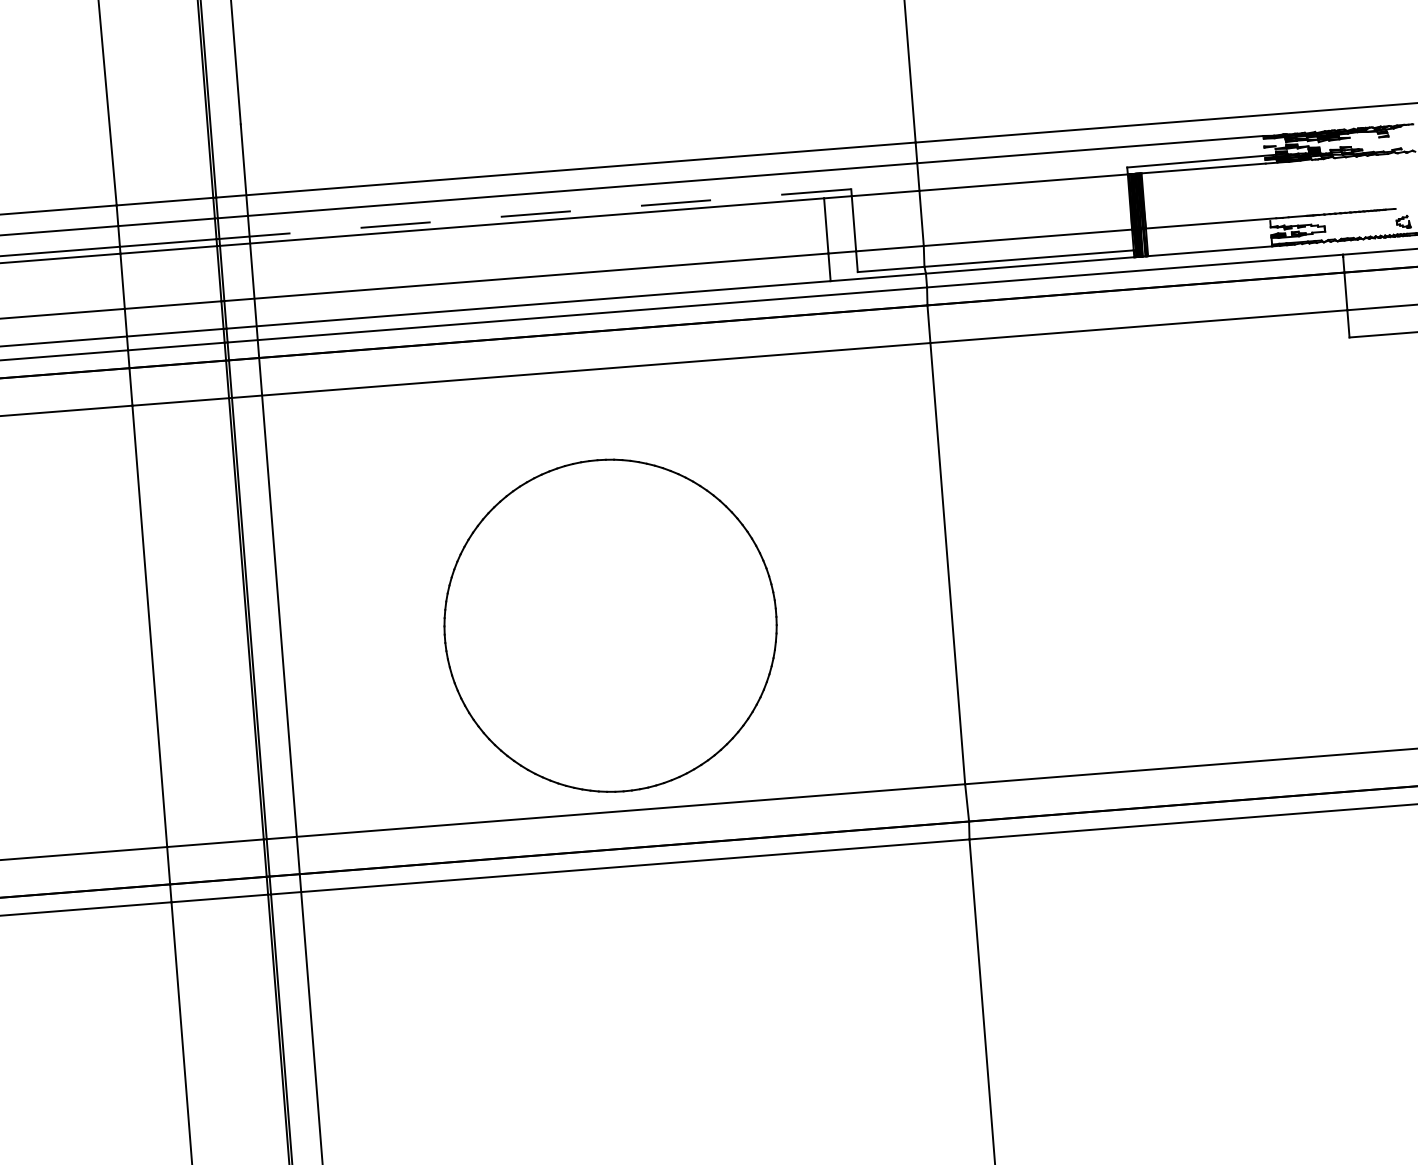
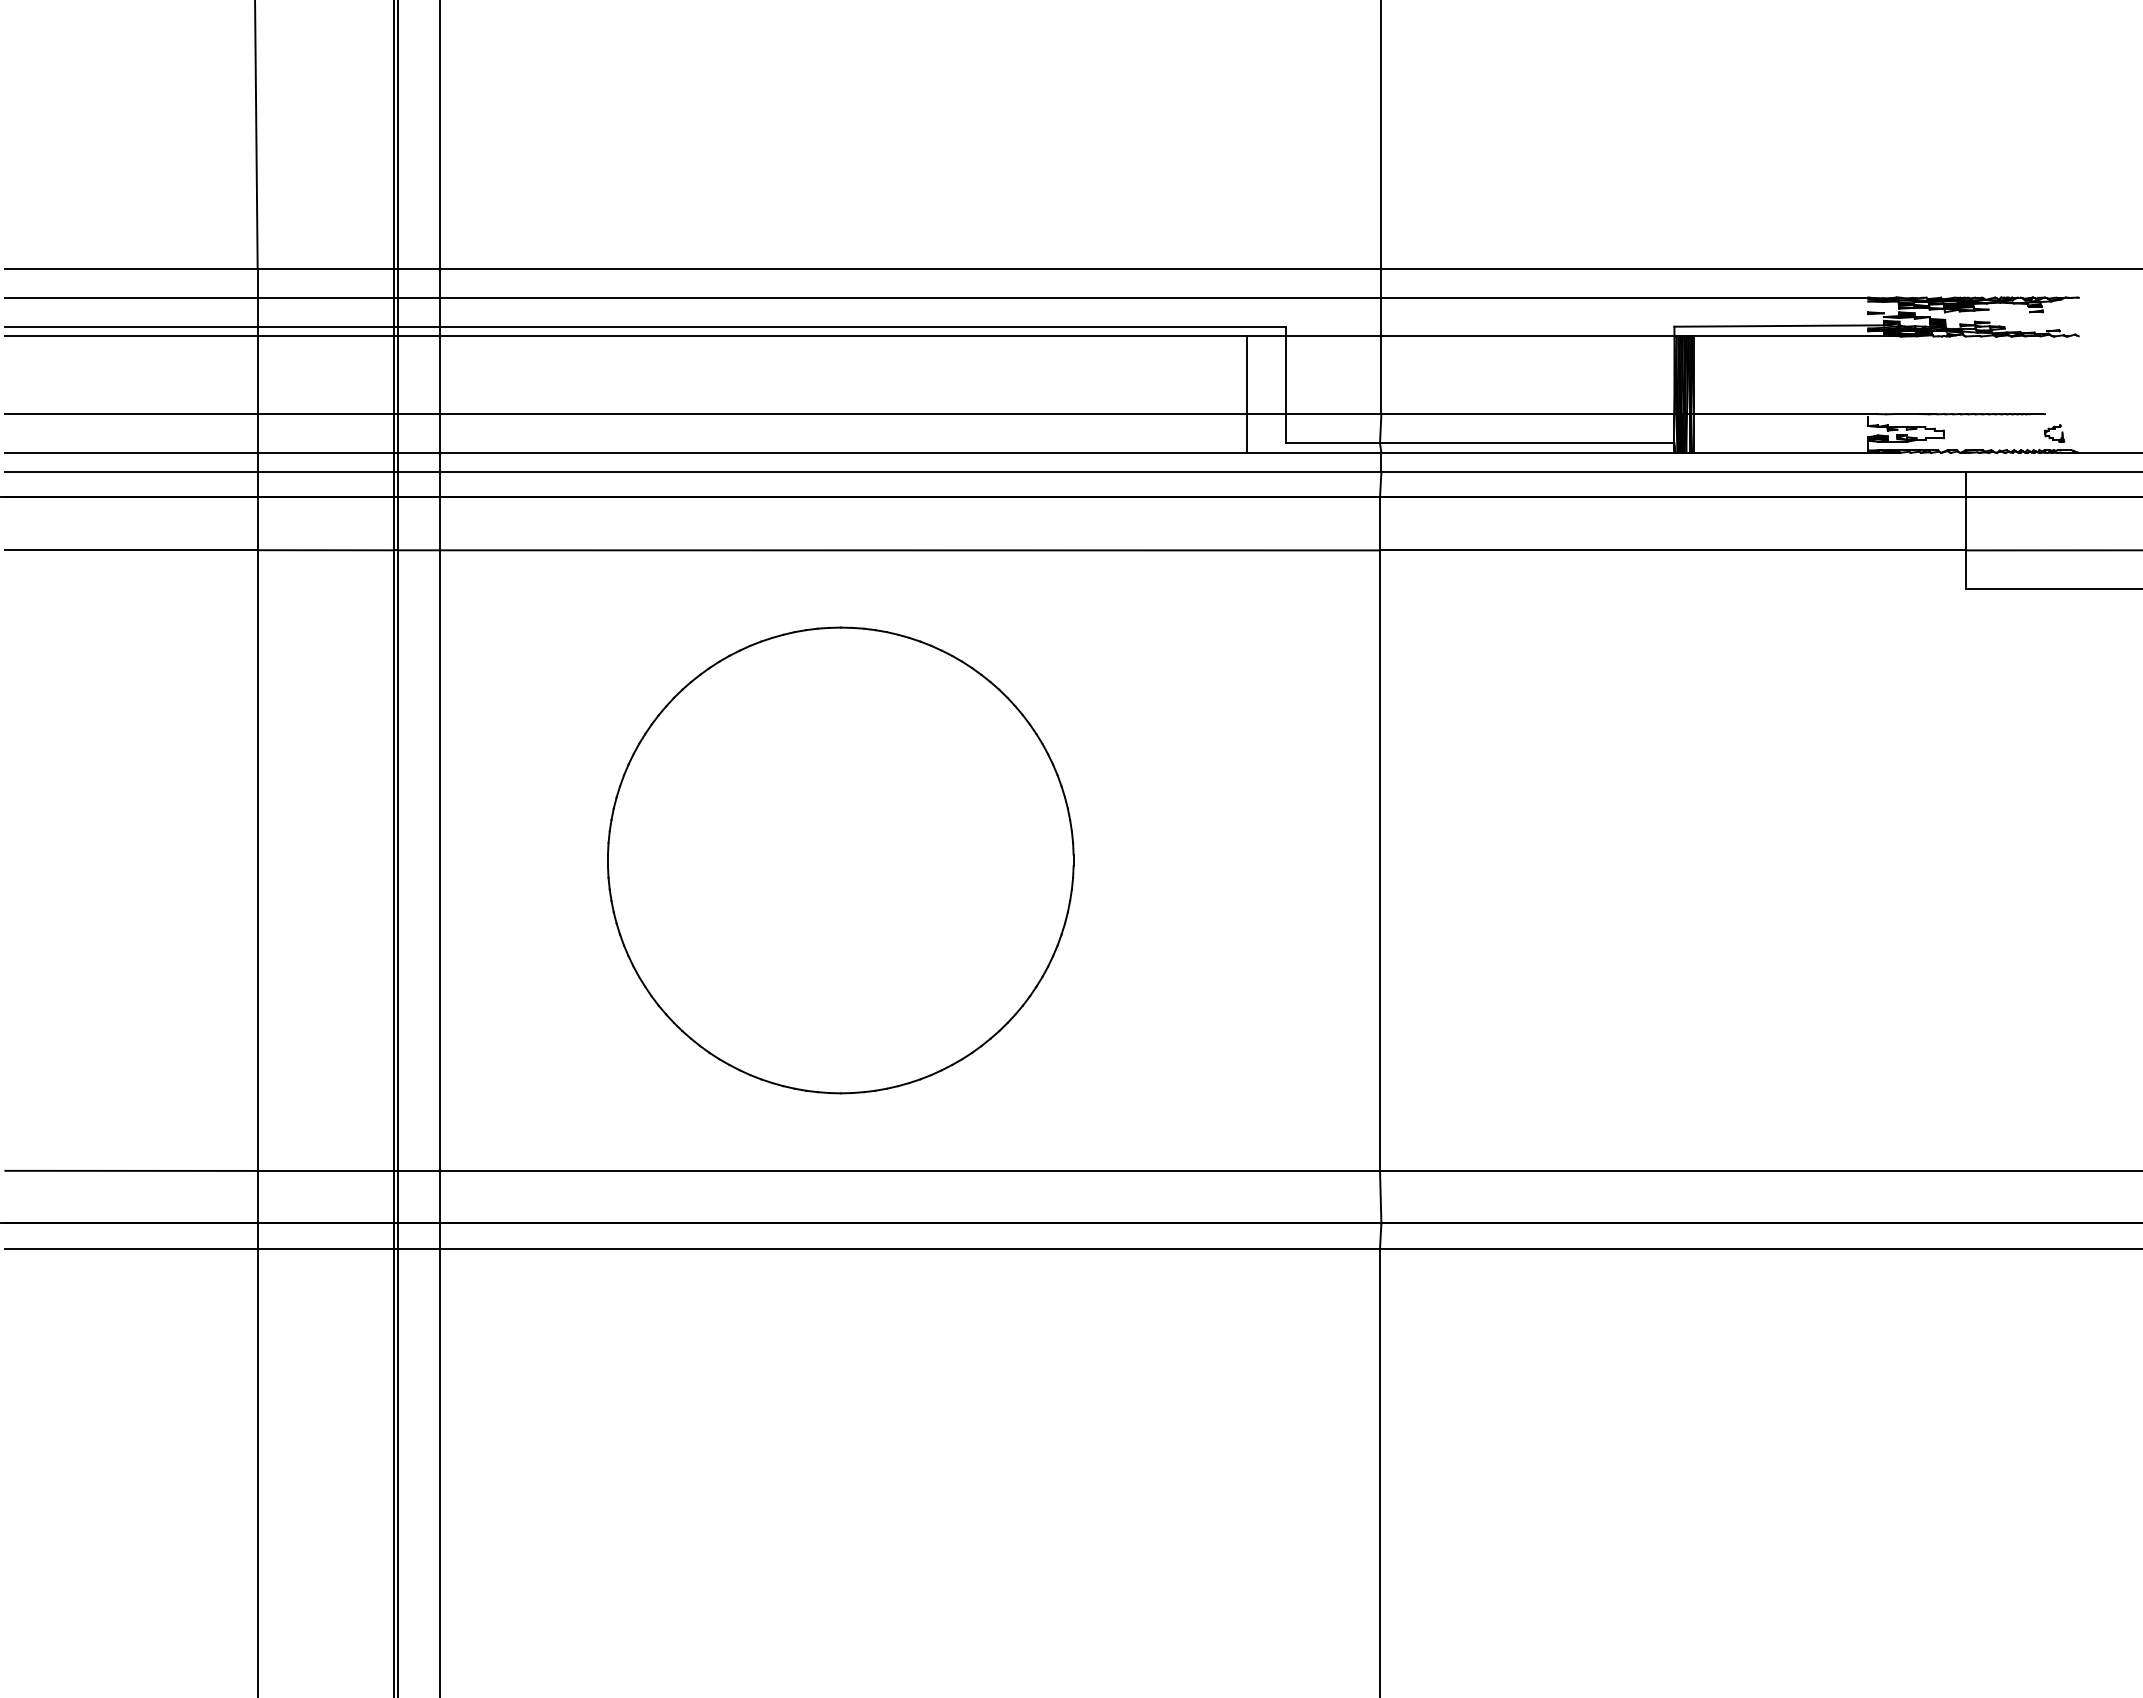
line: (535, 213) -> (841, 326), dashed -> solid
part: (610, 625) -> (840, 860), moved

